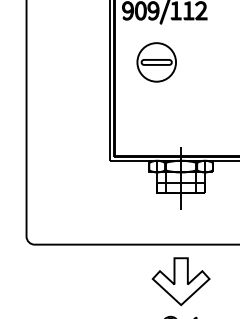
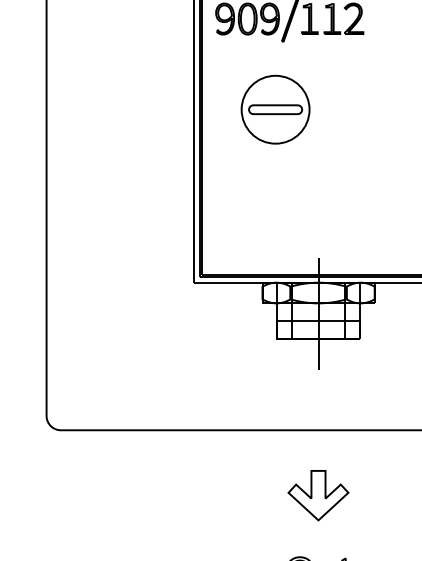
part: (180, 281) -> (317, 495), size x0.6

